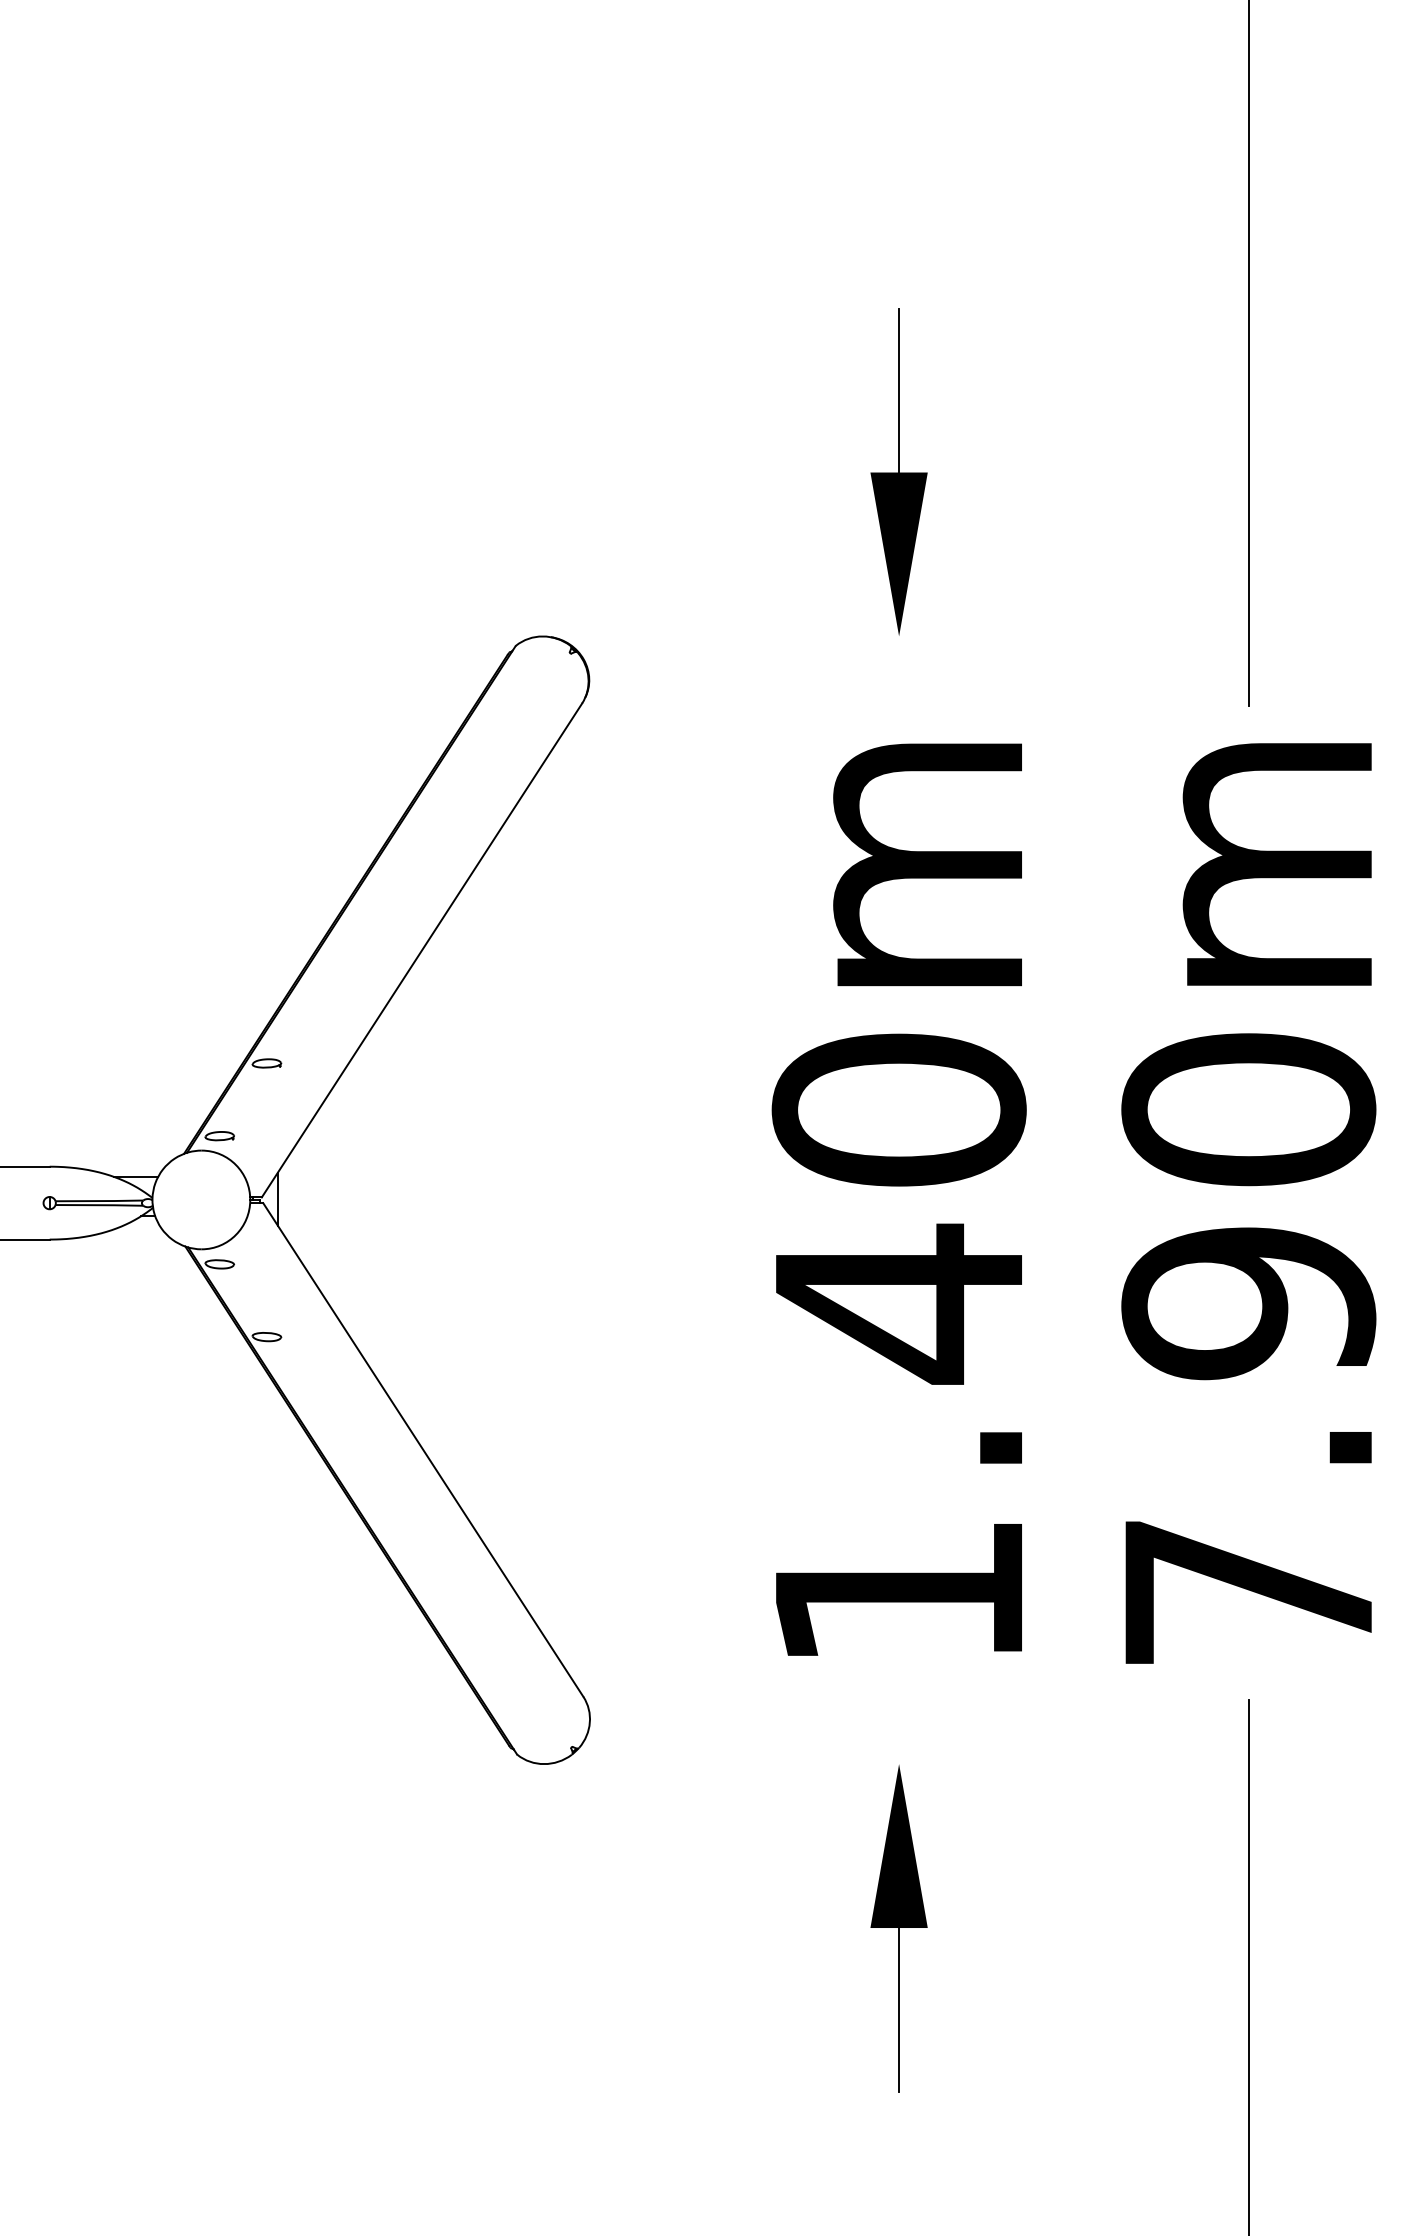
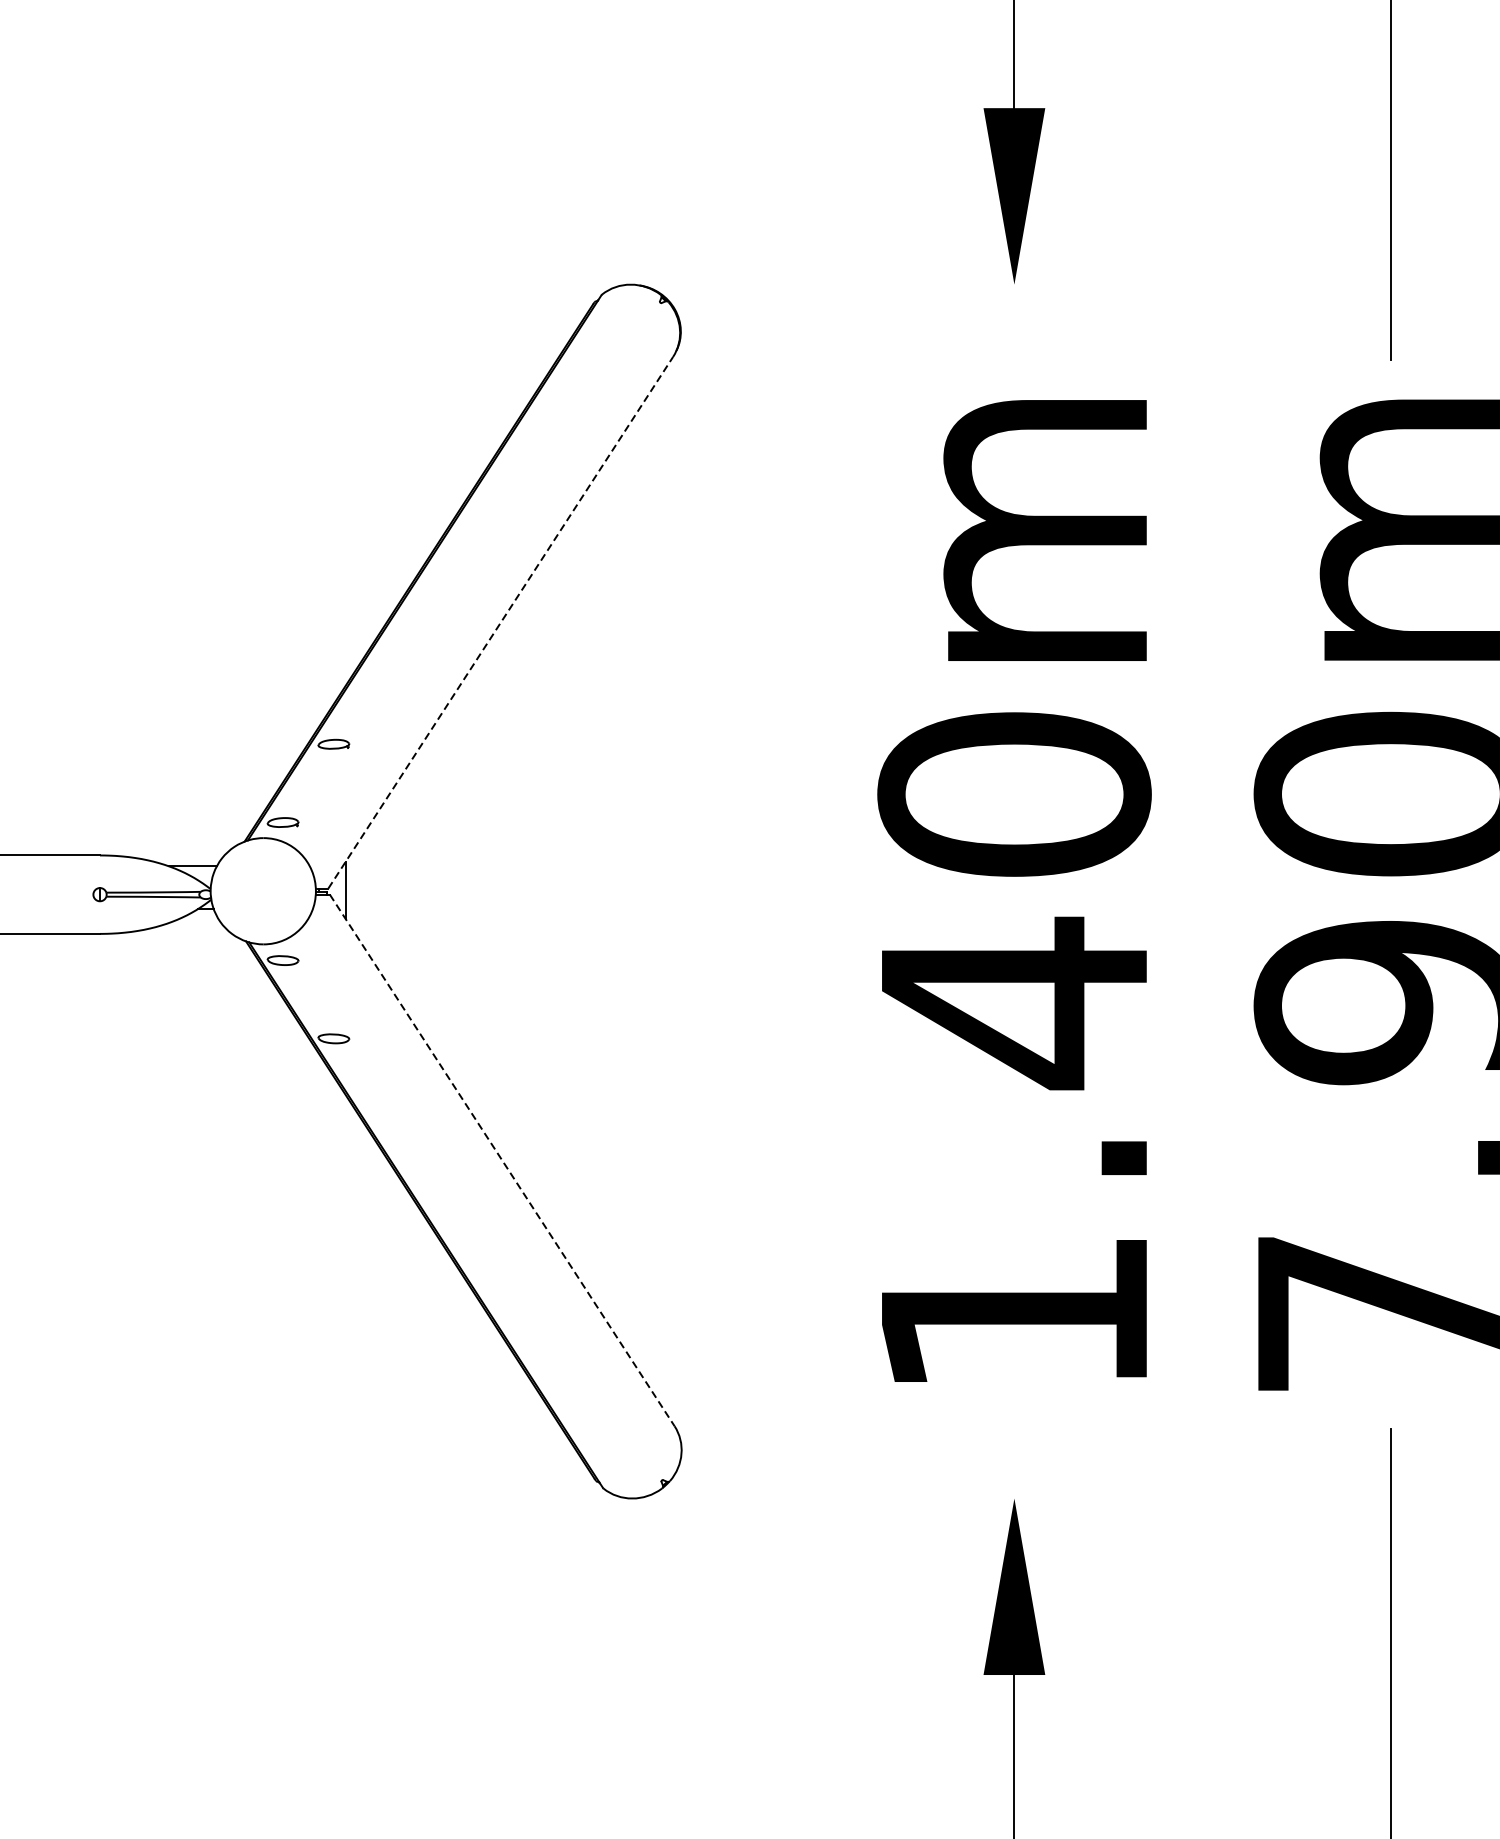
line: (422, 950) -> (501, 622), solid -> dashed
line: (423, 1450) -> (502, 1160), solid -> dashed

